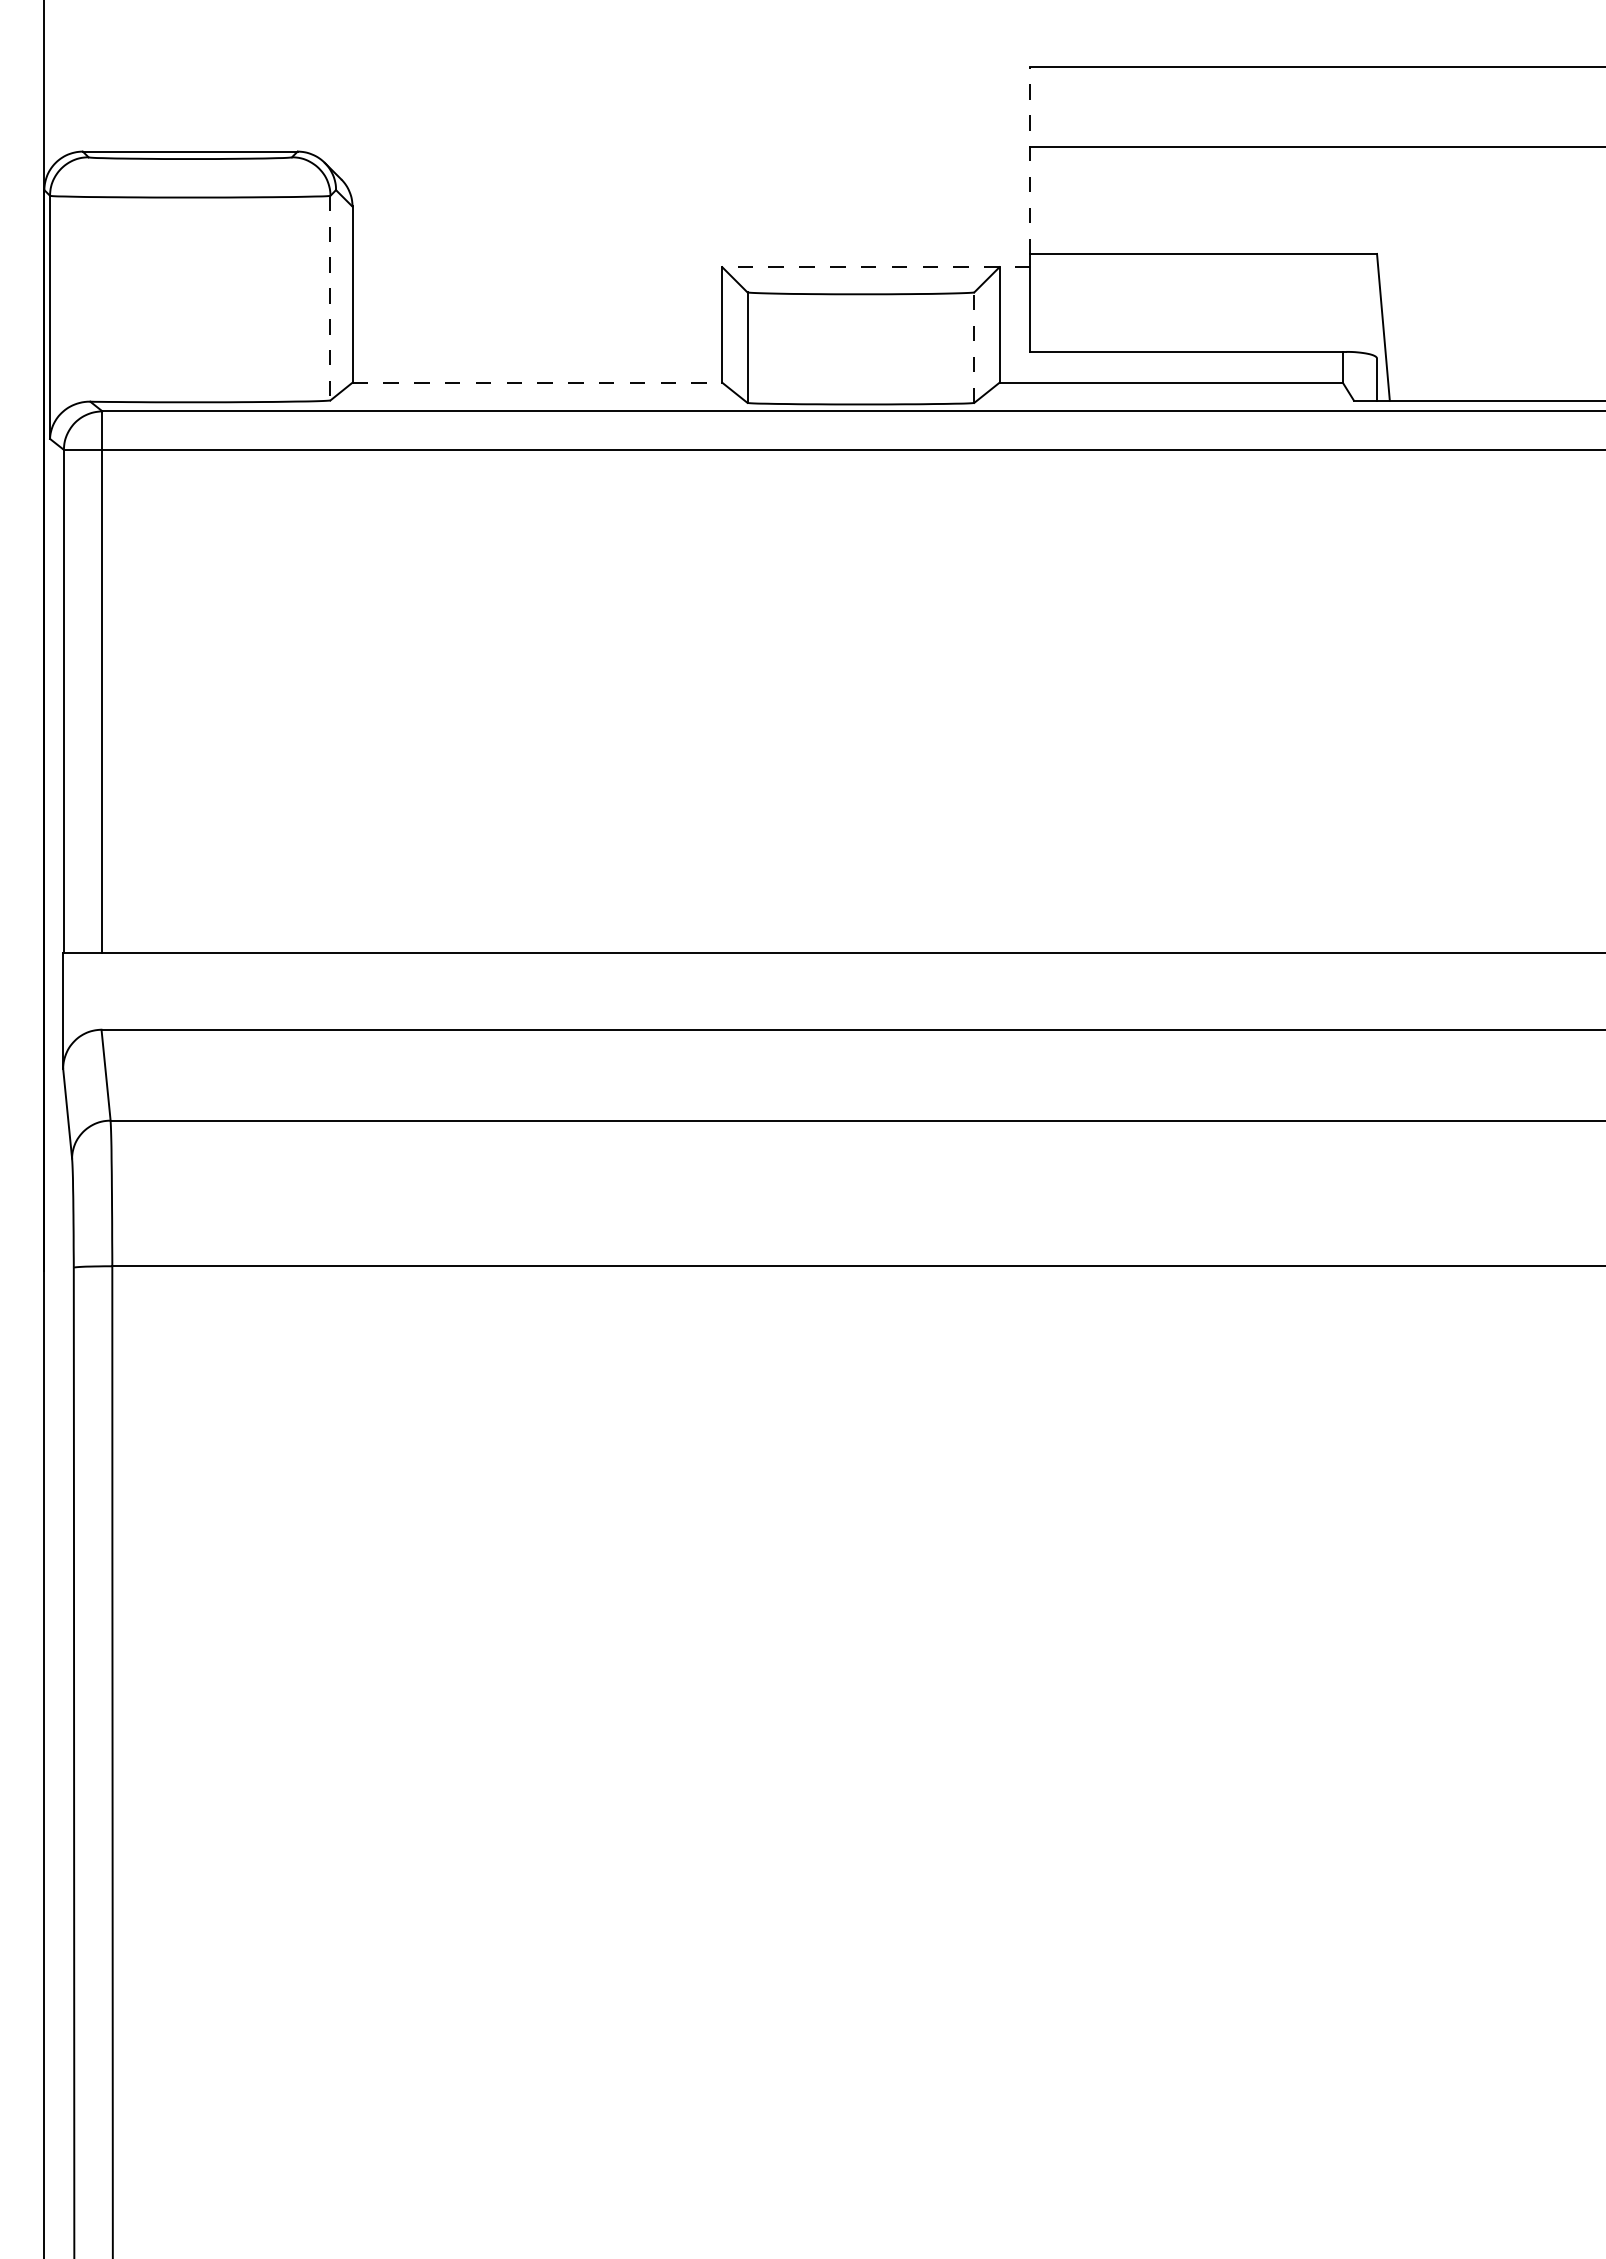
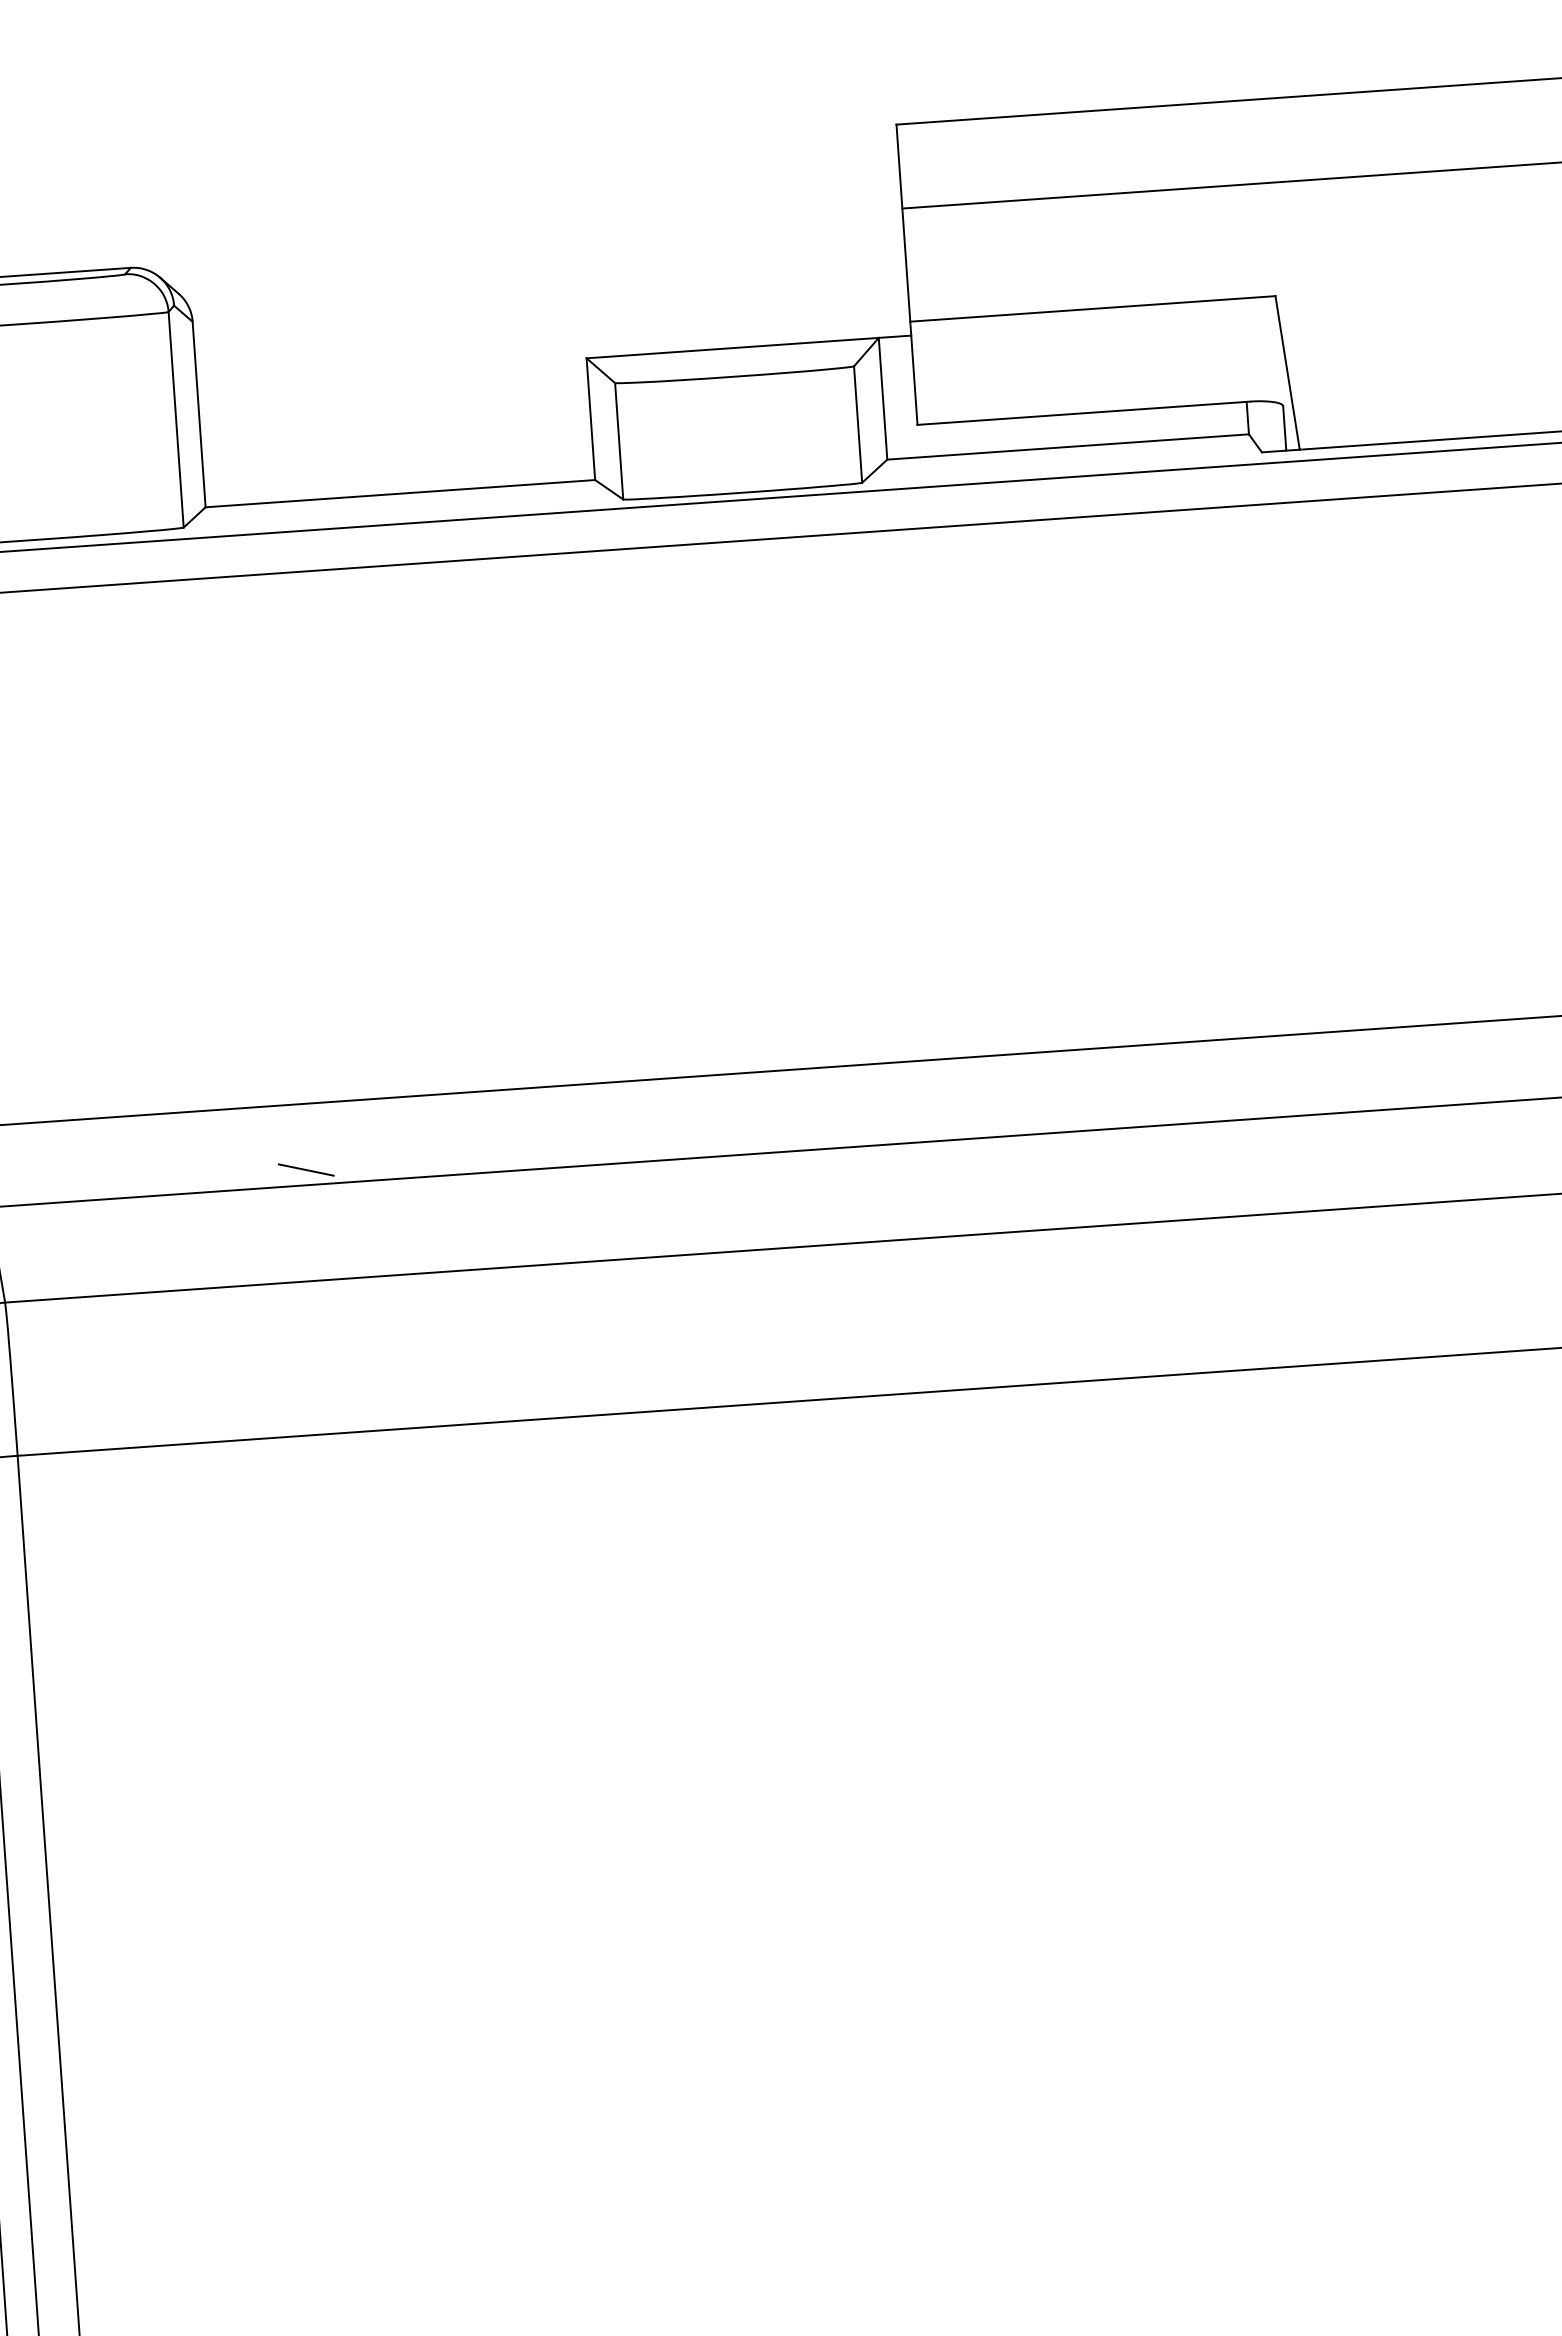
line: (1030, 160) -> (903, 223), dashed -> solid
line: (875, 267) -> (748, 347), dashed -> solid
line: (330, 298) -> (176, 420), dashed -> solid
line: (974, 347) -> (858, 424), dashed -> solid
line: (537, 382) -> (400, 493), dashed -> solid
line: (403, 1015) -> (305, 1170), added

